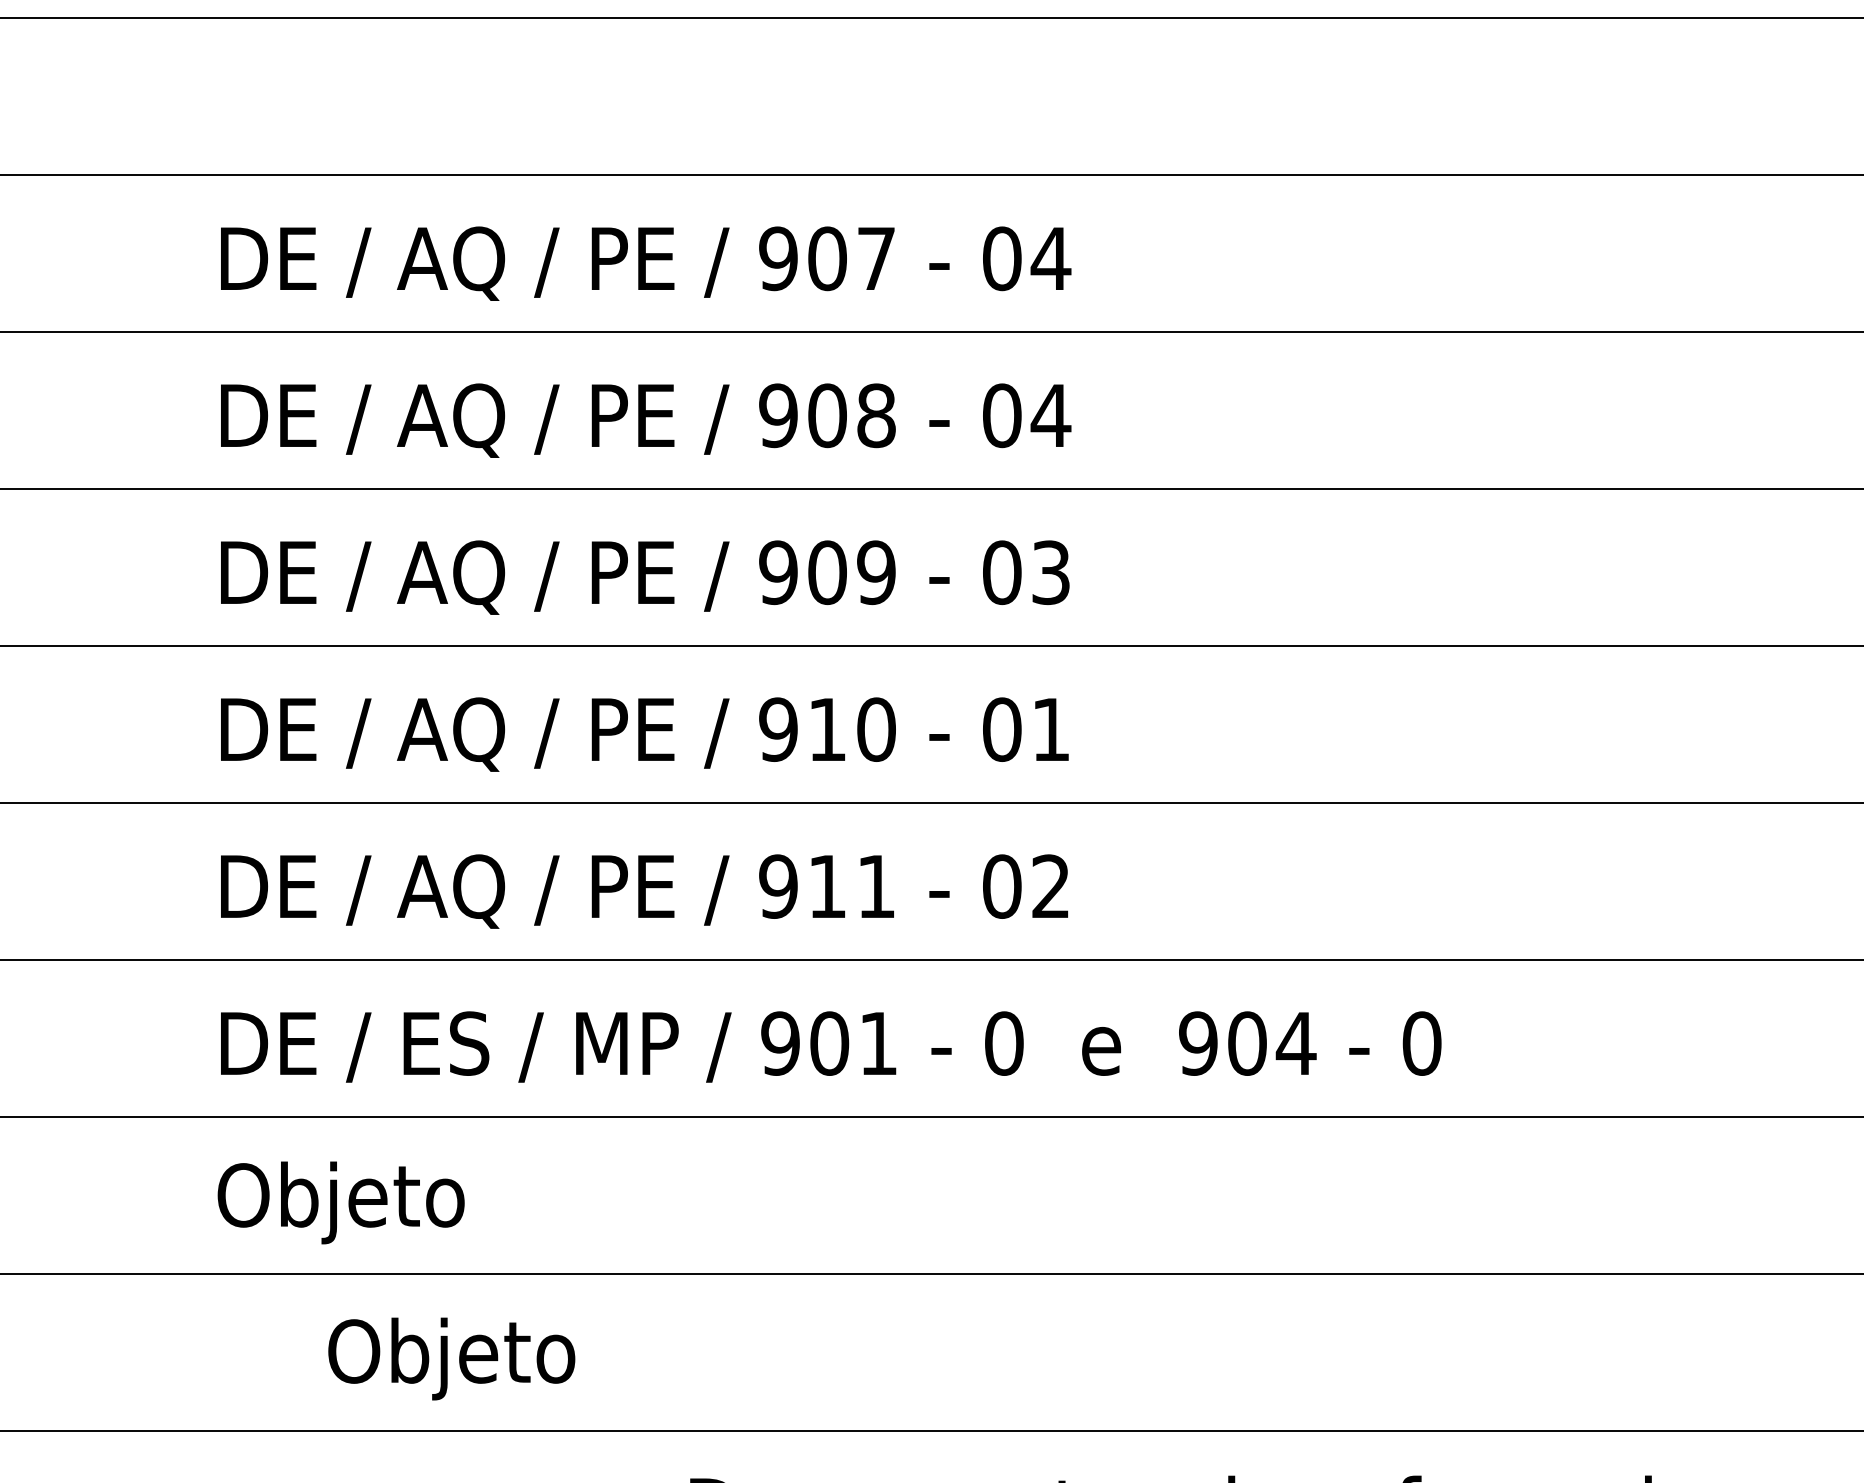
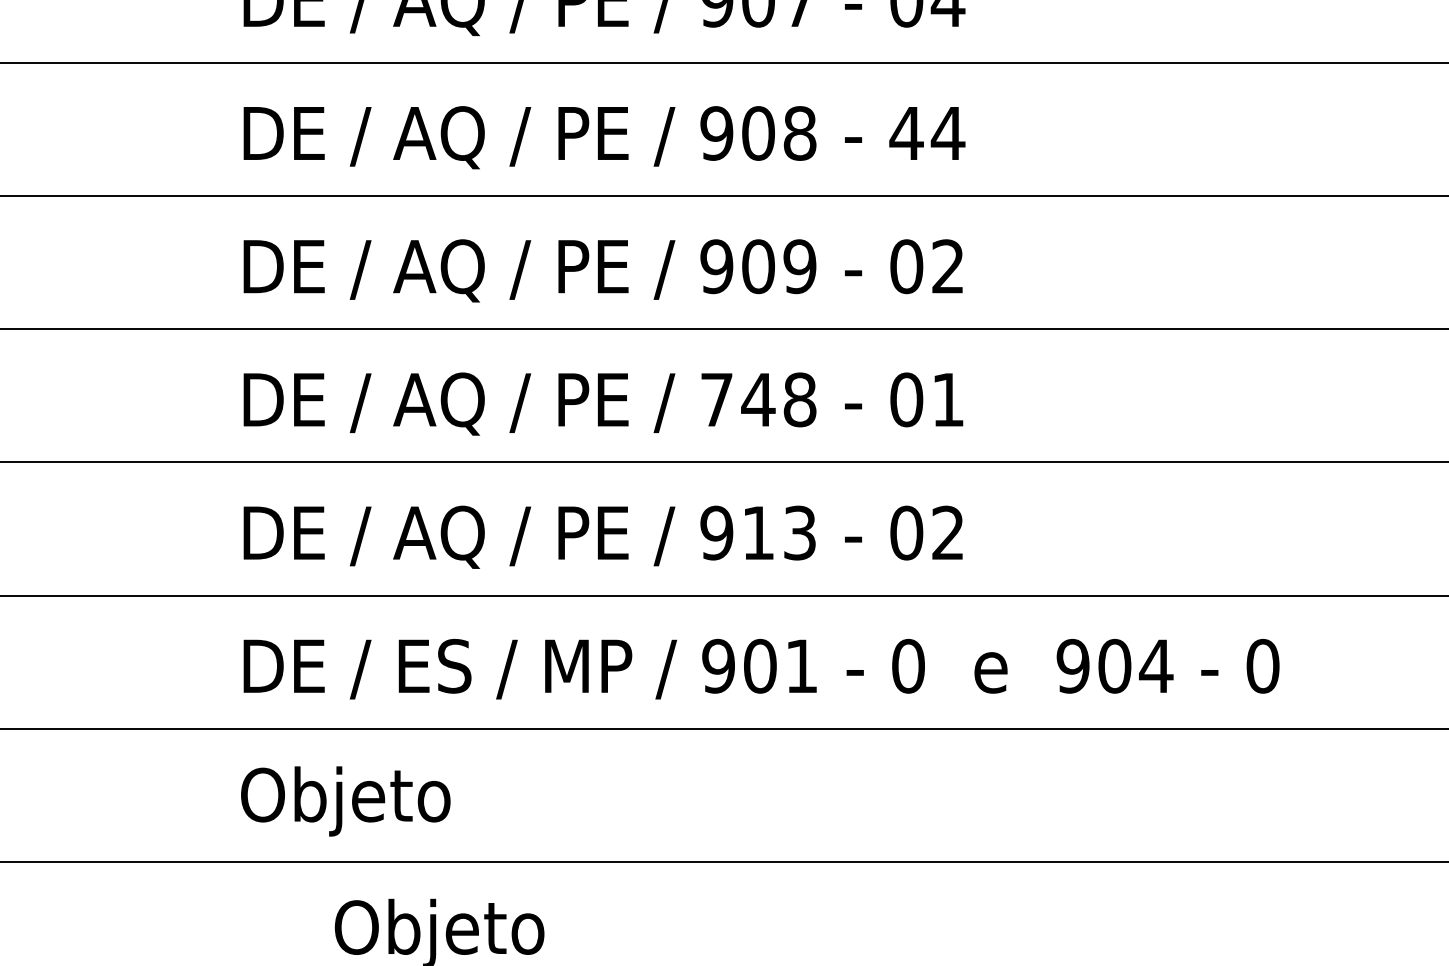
text: (1001, 415) -> (906, 133), 04 -> 44
text: (1050, 572) -> (947, 266), 03 -> 02
text: (827, 729) -> (758, 399), 910 -> 748
text: (876, 886) -> (800, 532), 911 -> 913

